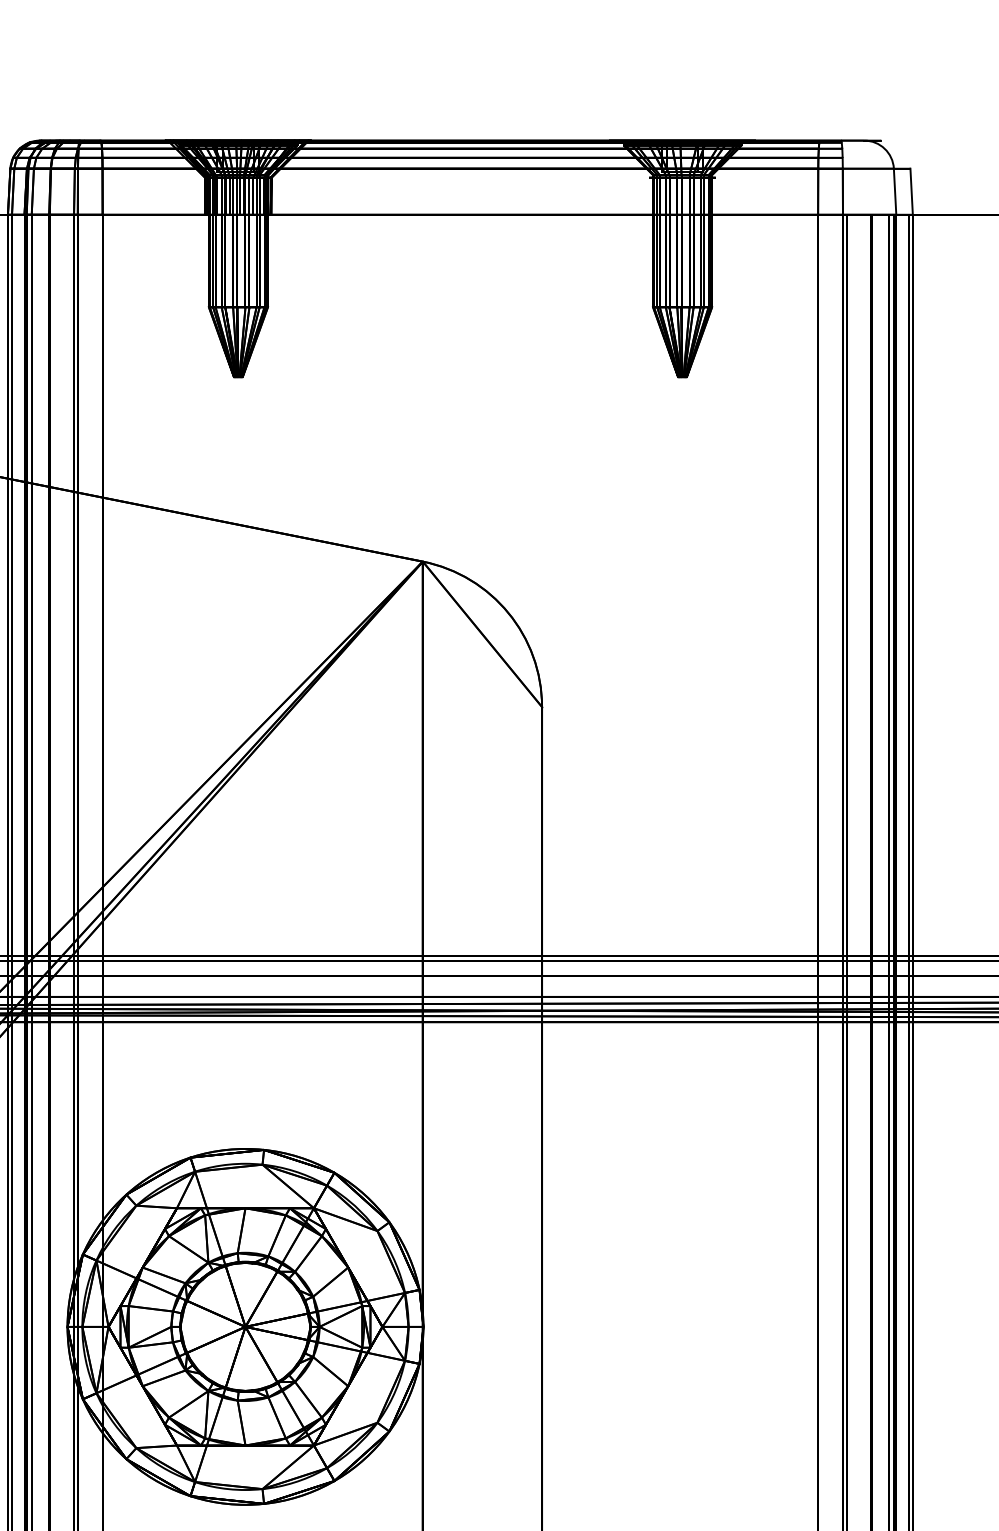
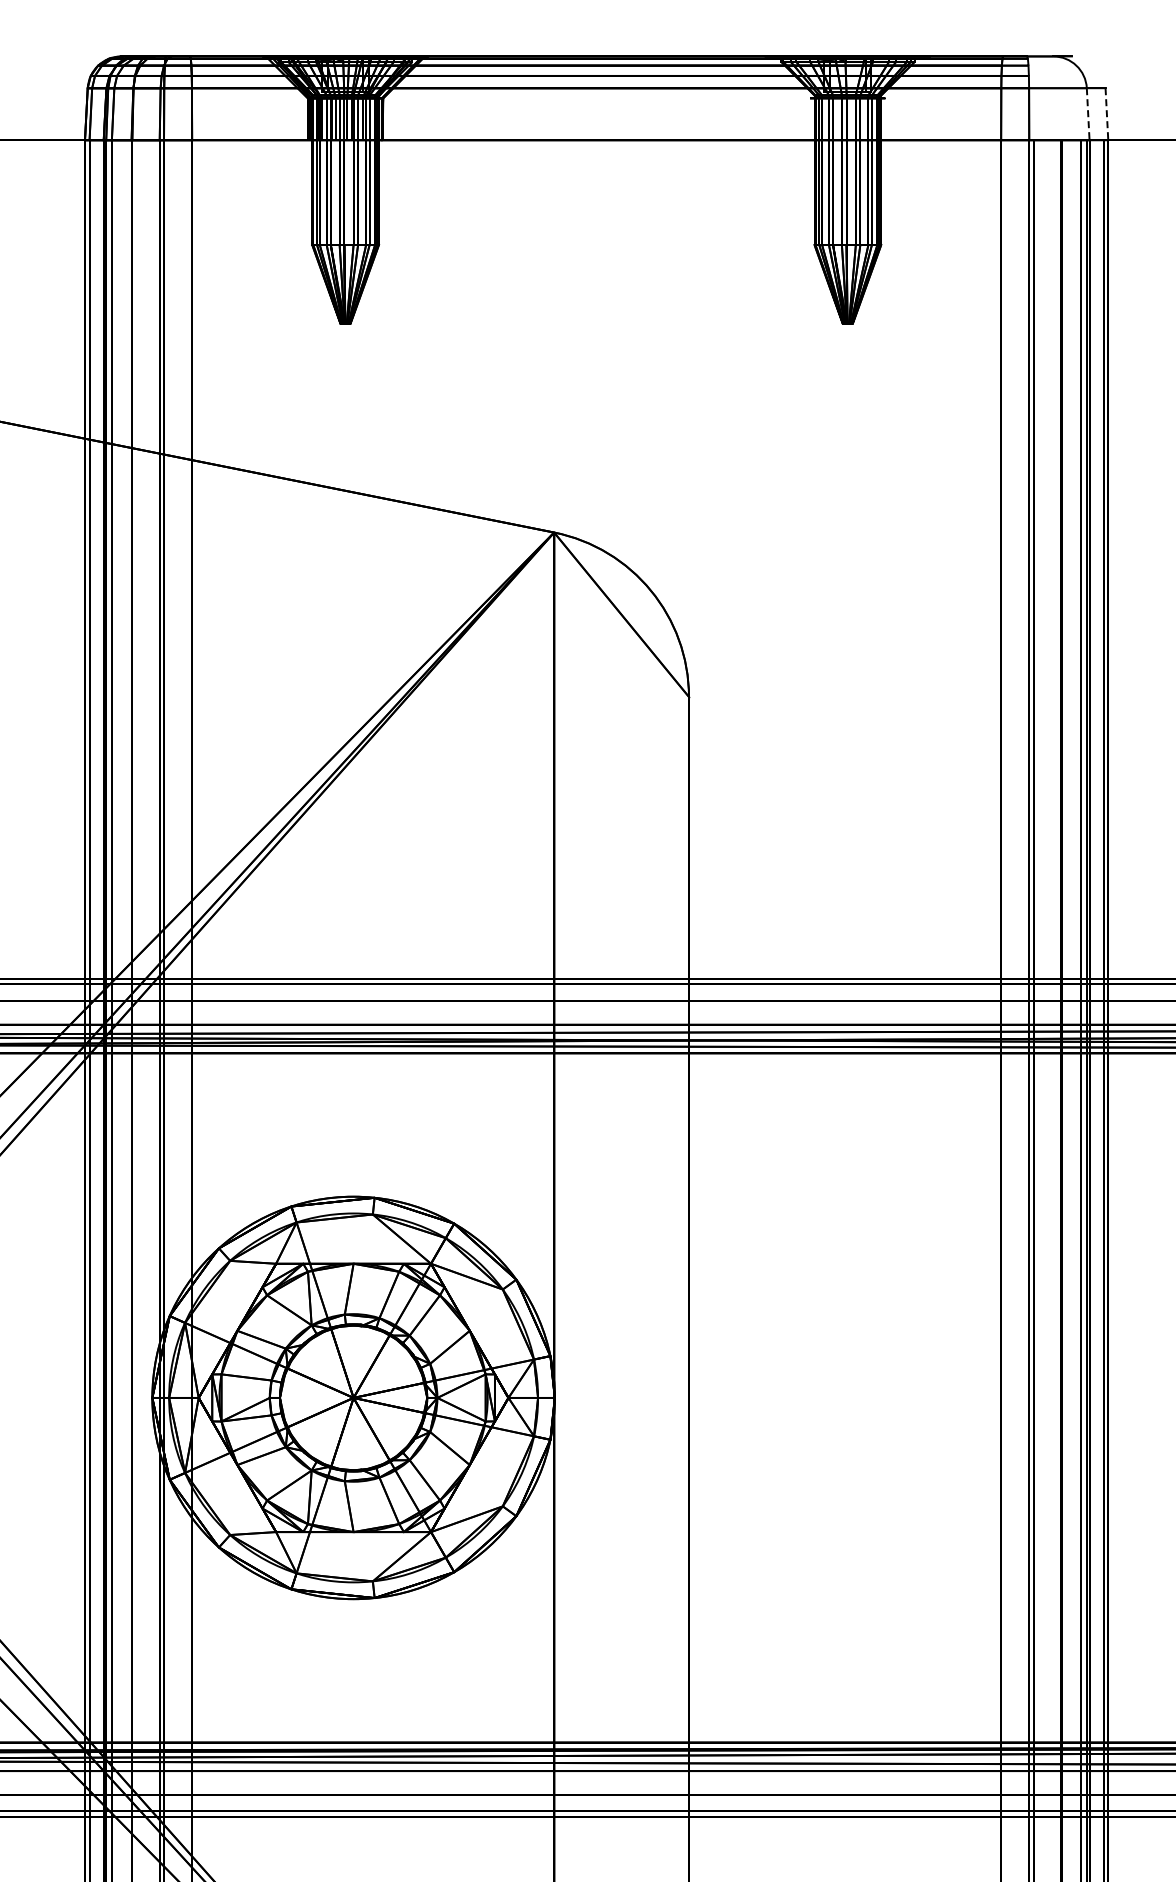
line: (895, 191) -> (1088, 114), solid -> dashed
line: (911, 191) -> (1106, 114), solid -> dashed

